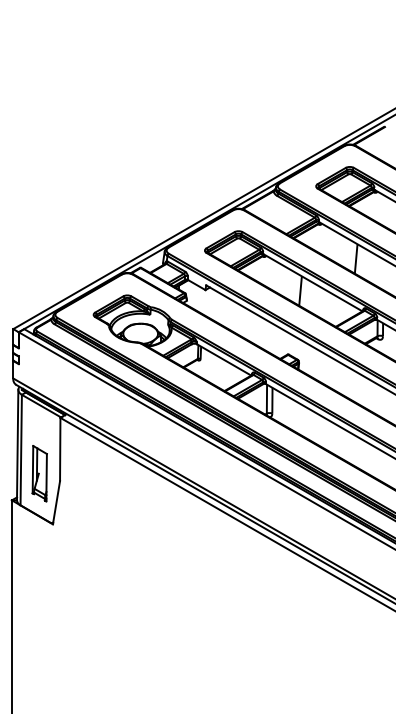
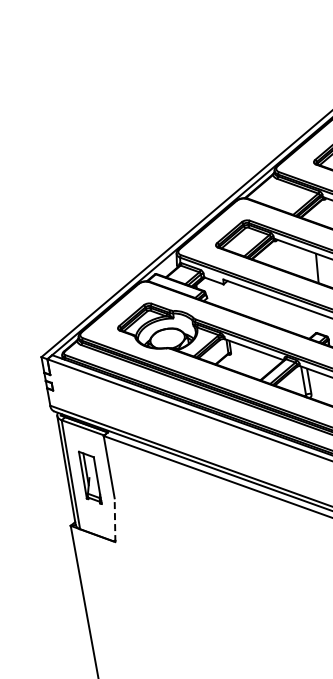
part: (39, 473) -> (90, 477), moved
line: (56, 502) -> (114, 519), solid -> dashed

